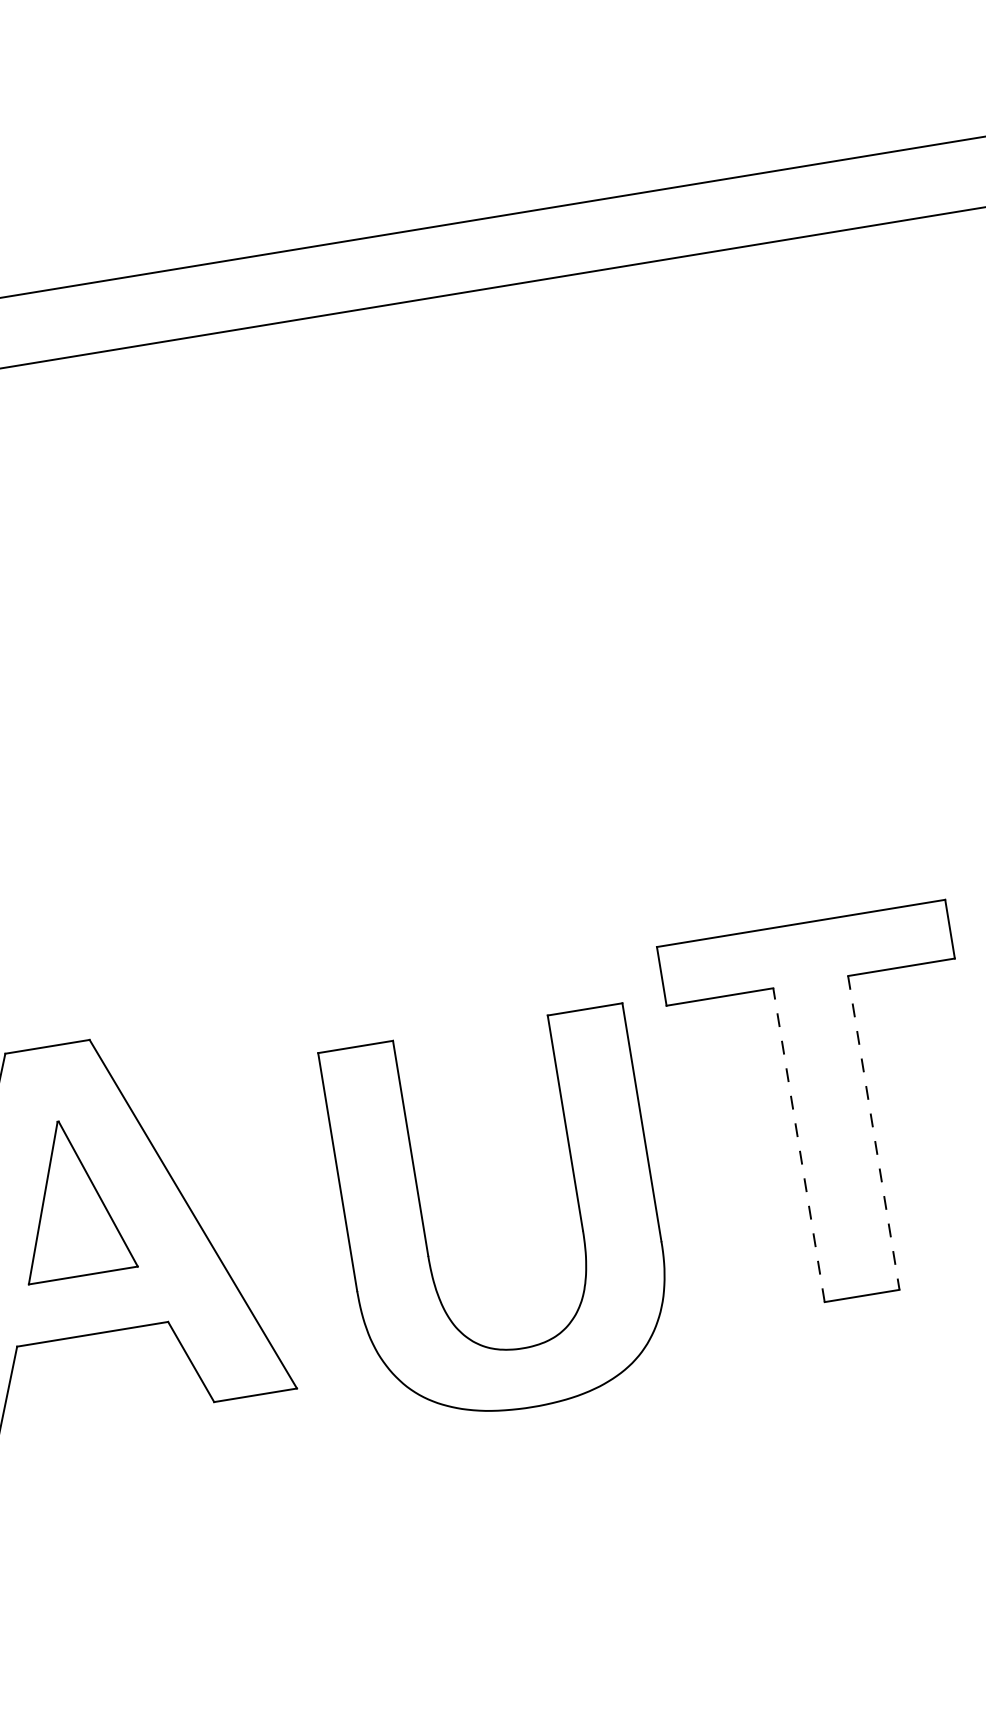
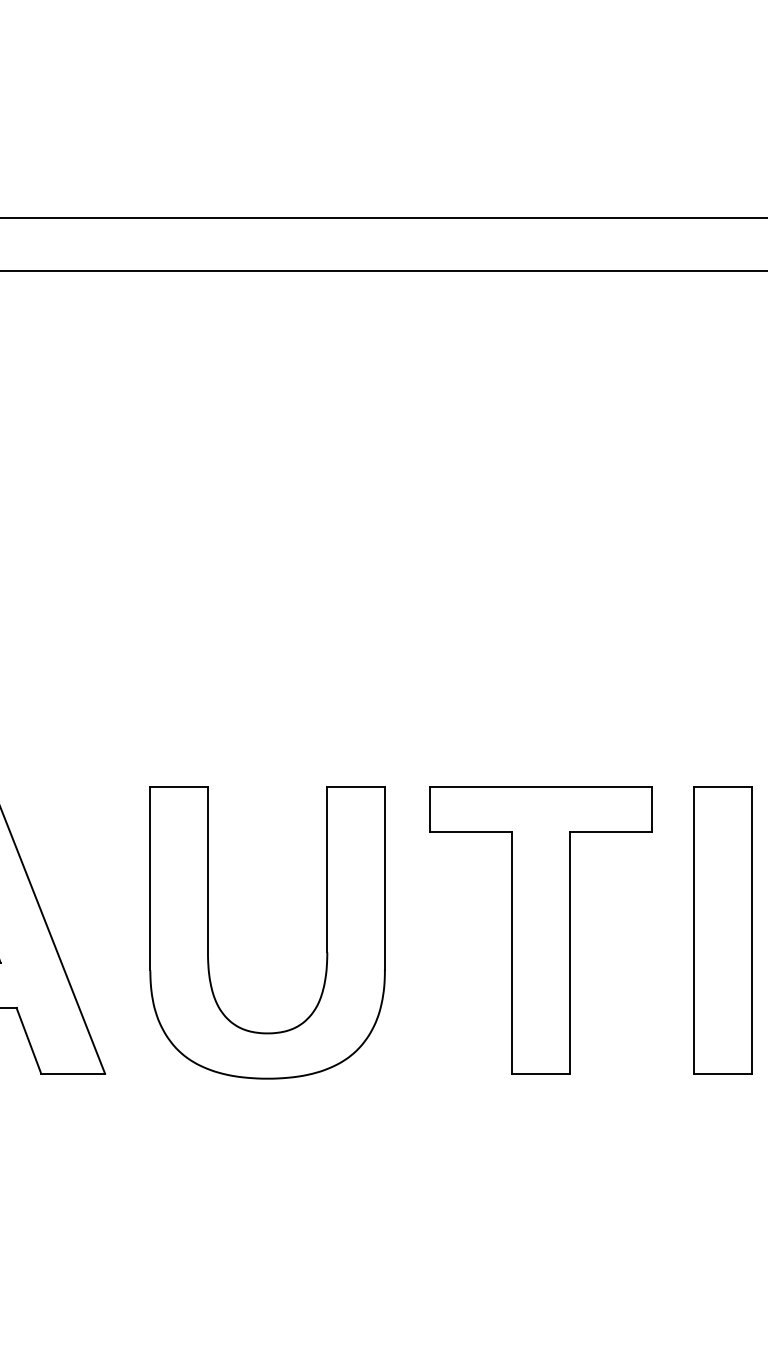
line: (873, 1133) -> (569, 953), dashed -> solid
line: (799, 1144) -> (512, 952), dashed -> solid
part: (424, 1230) -> (208, 932), moved

